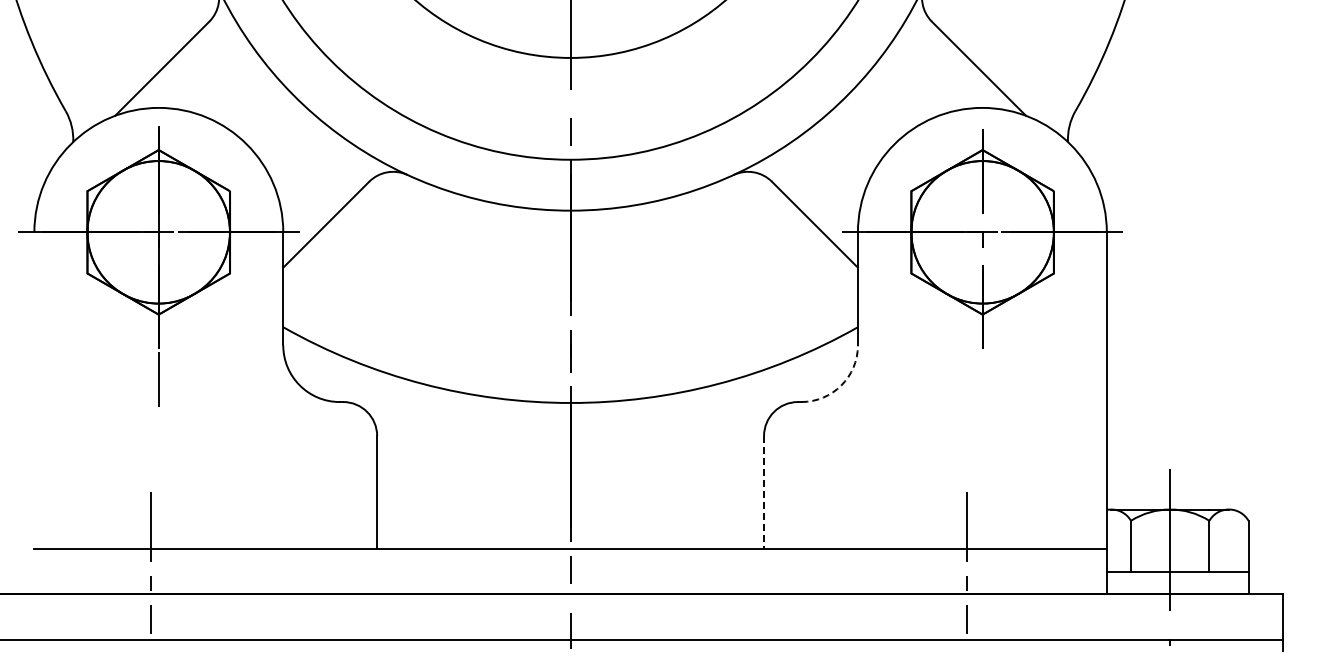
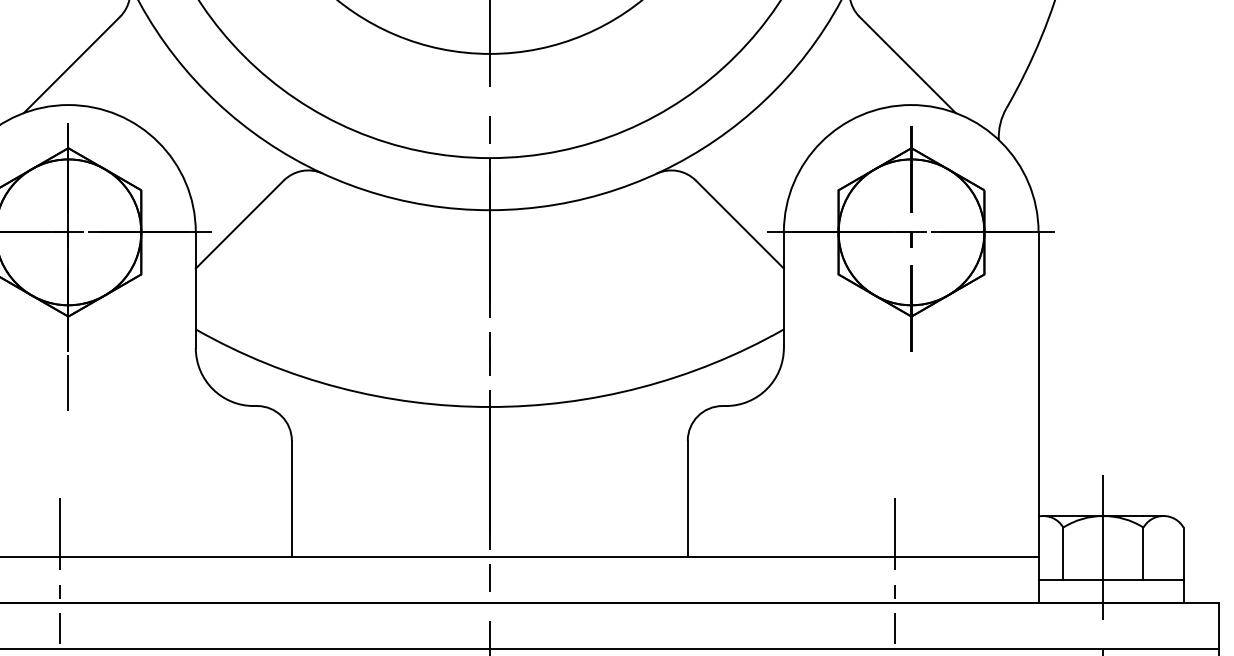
arc: (841, 385) -> (767, 389), dashed -> solid
line: (764, 492) -> (688, 498), dashed -> solid

